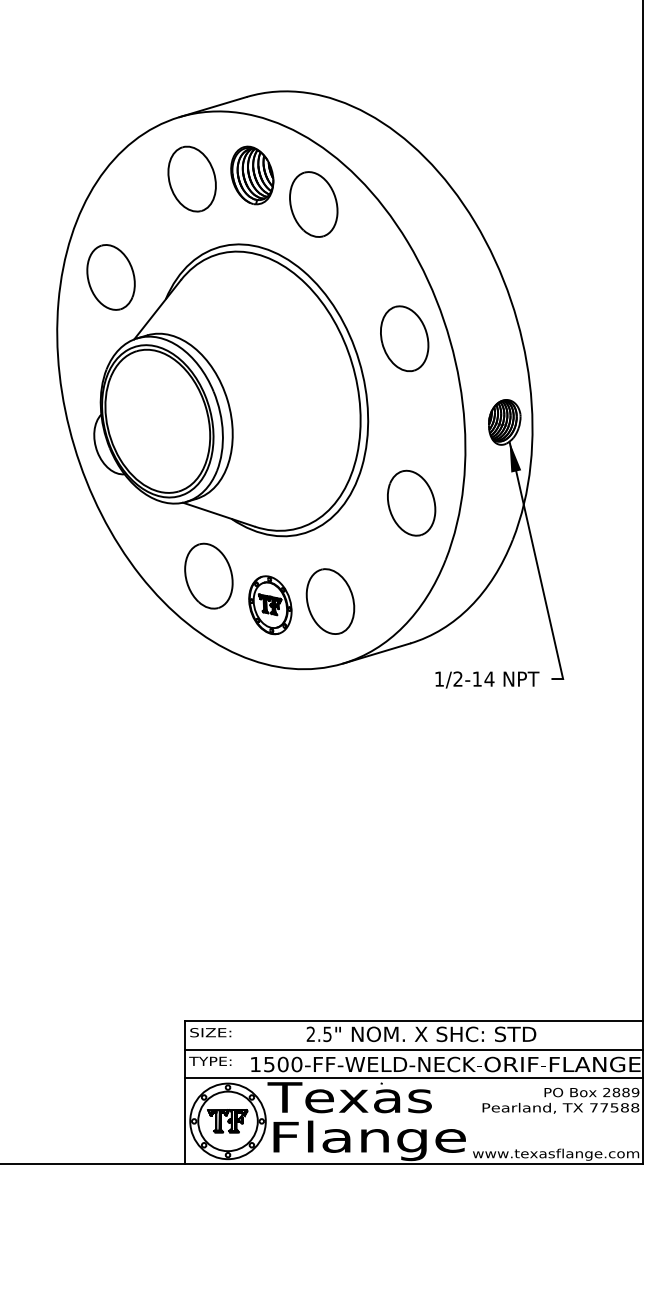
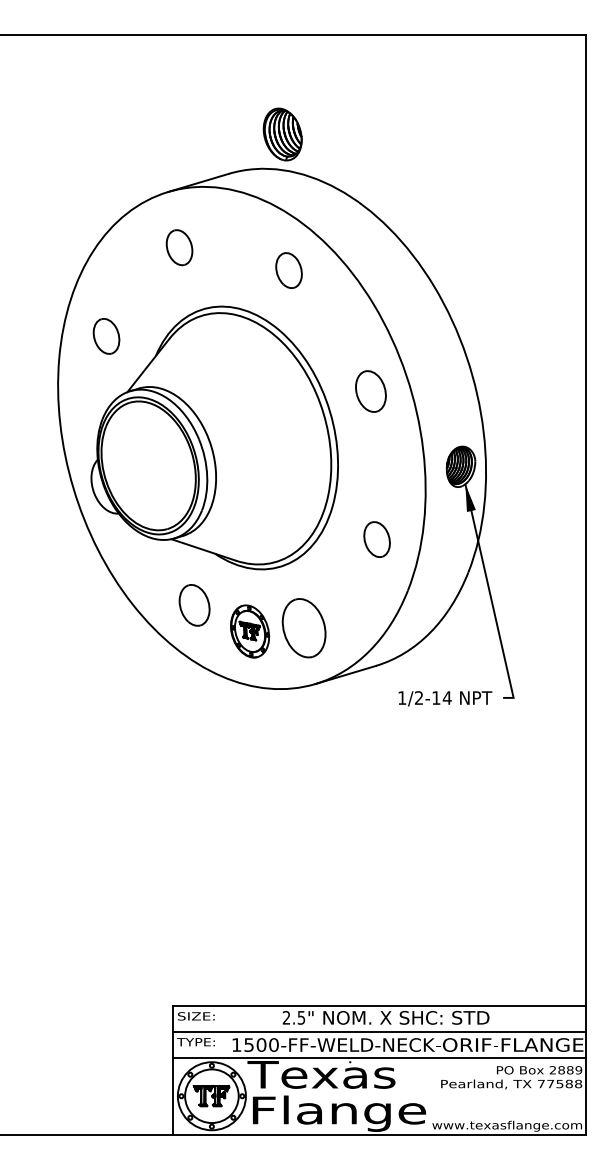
part: (252, 175) -> (282, 134), moved
part: (192, 178) -> (179, 247), size x0.6
part: (313, 204) -> (288, 270), size x0.6
part: (110, 277) -> (106, 336), size x0.6
part: (404, 338) -> (370, 391), size x0.7
part: (410, 503) -> (376, 539), size x0.6
part: (208, 576) -> (194, 605), size x0.7

